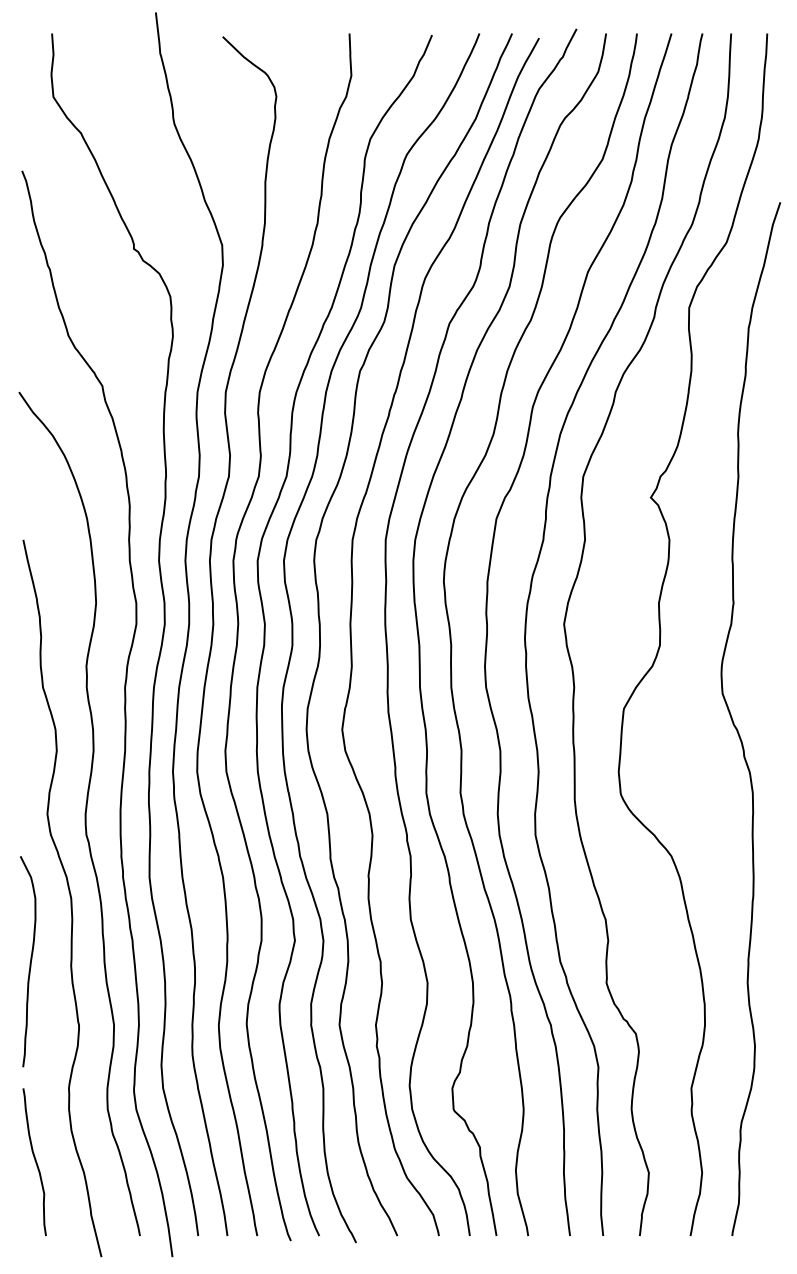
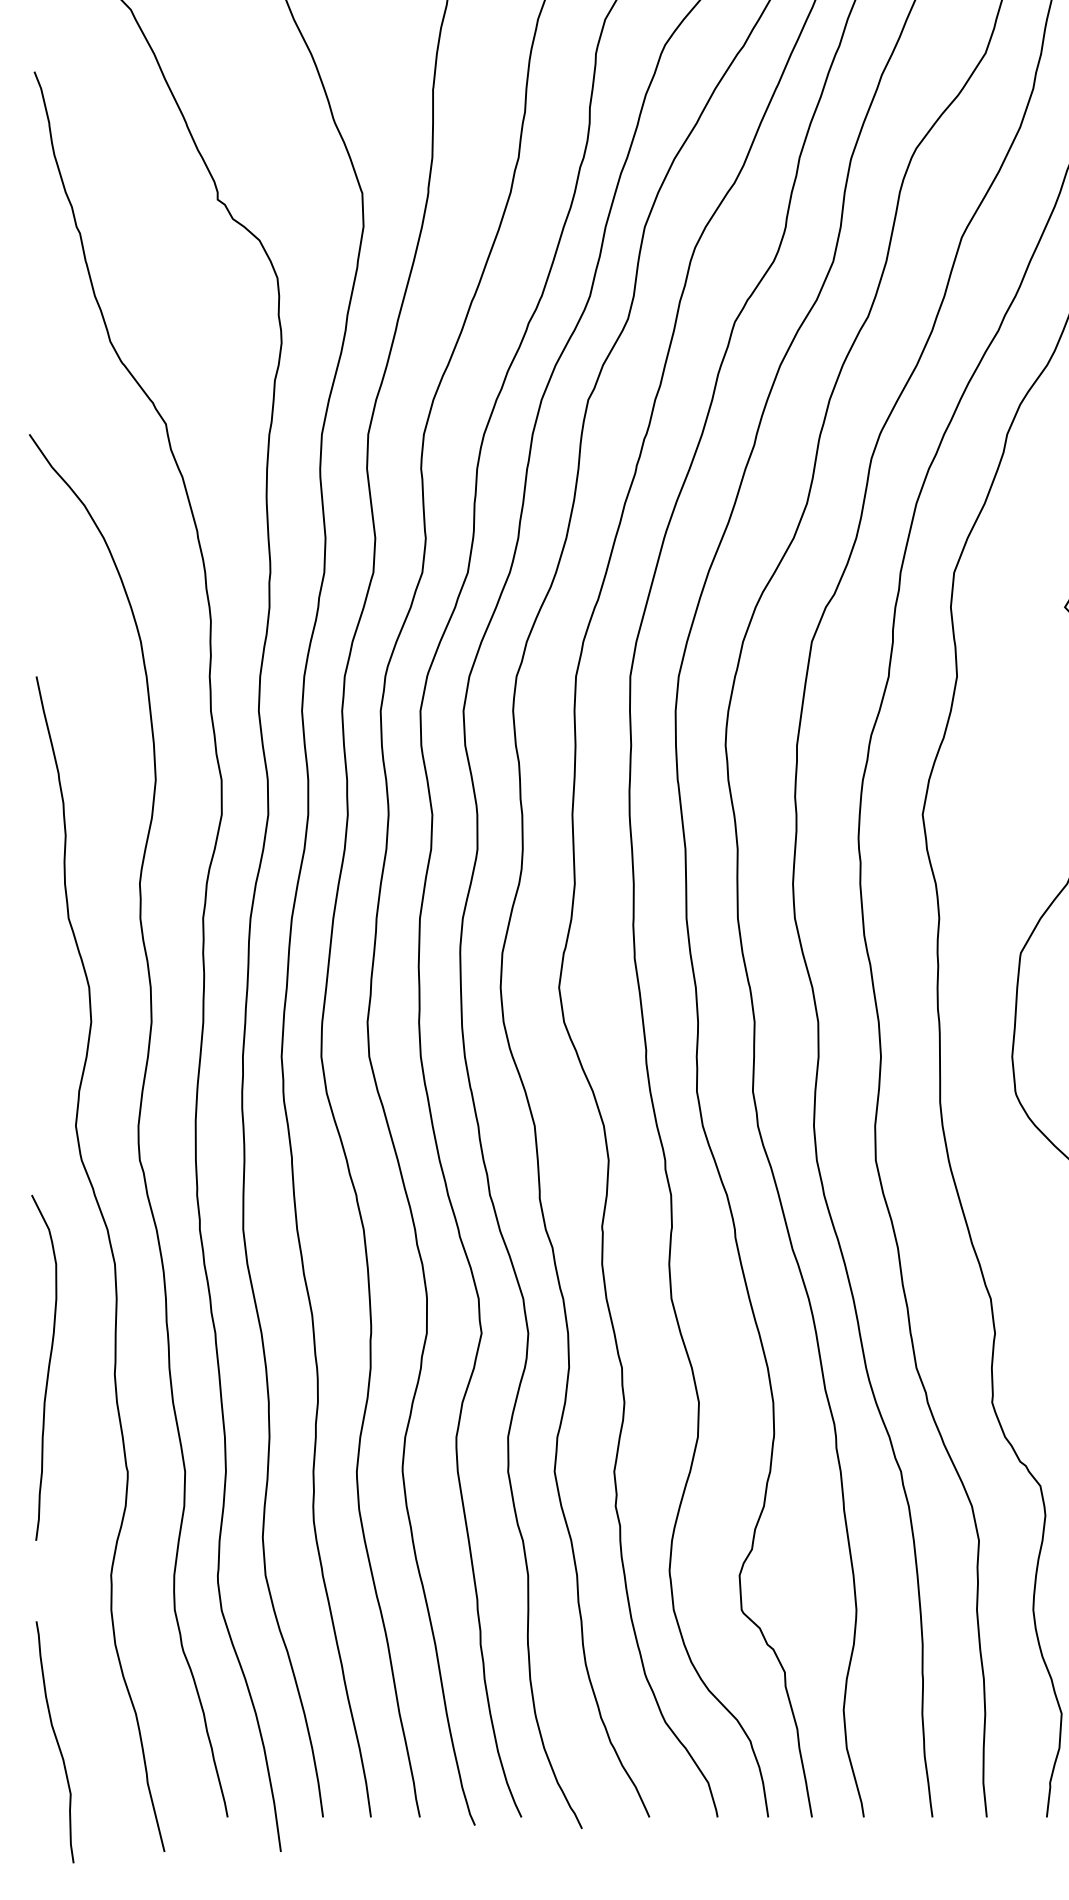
curve: (35, 1162) -> (56, 1742), moved

